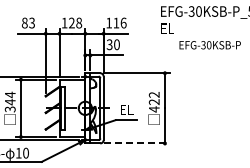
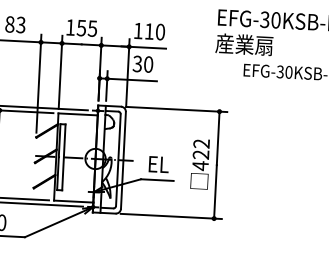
text: (75, 22) -> (87, 27), 128 -> 155
text: (123, 22) -> (160, 31), 116 -> 110
text: (178, 28) -> (243, 44), EL -> 産業扇
line: (137, 143) -> (172, 216), dashed -> solid

